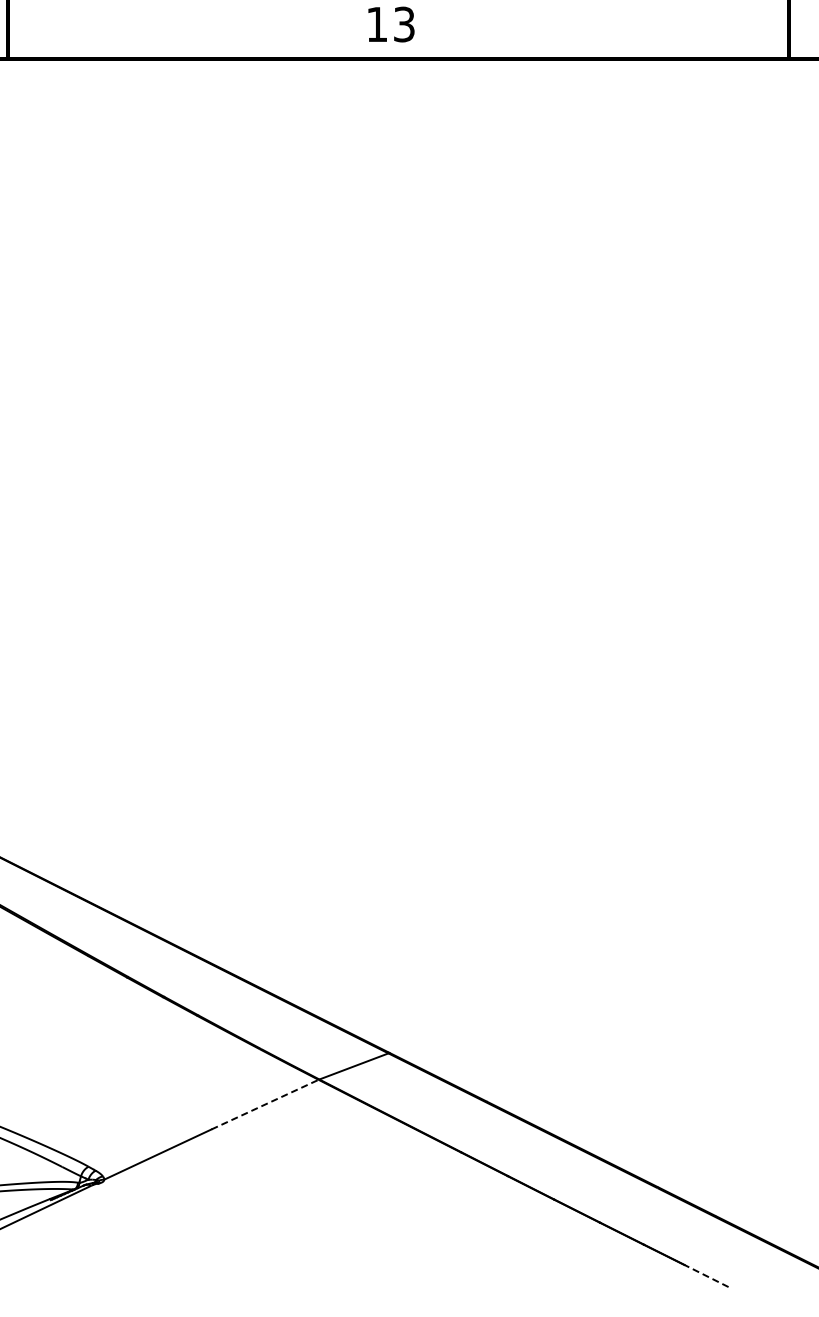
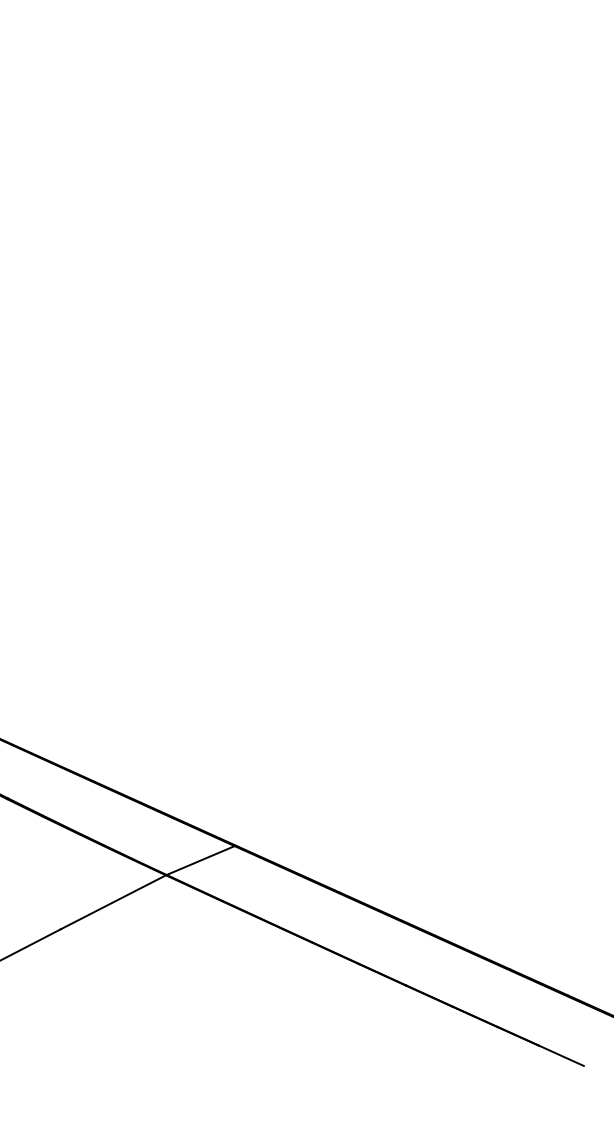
line: (265, 1104) -> (113, 902), dashed -> solid
line: (706, 1275) -> (561, 1055), dashed -> solid

